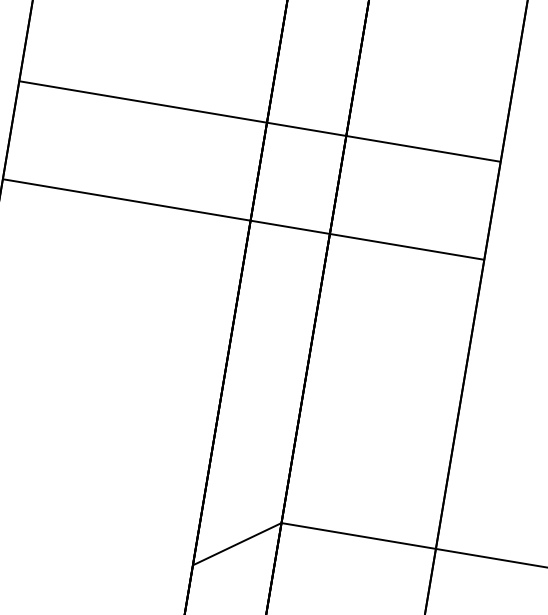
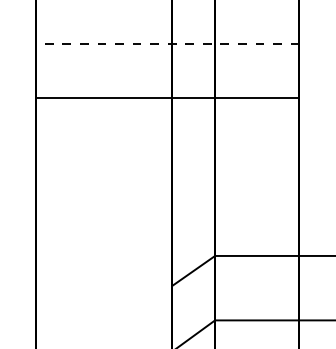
line: (259, 121) -> (167, 44), solid -> dashed

